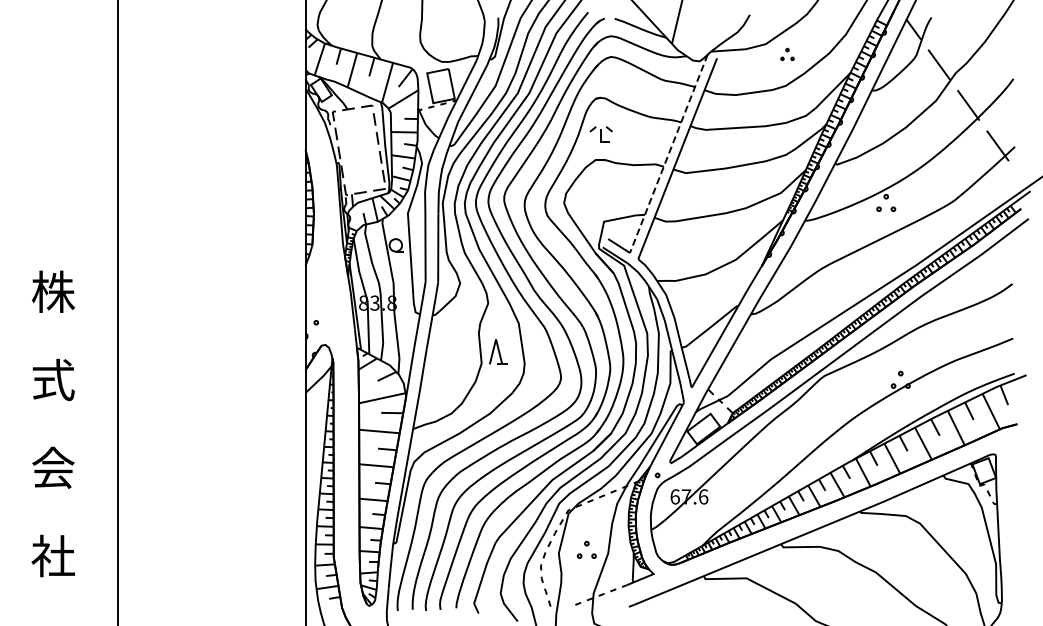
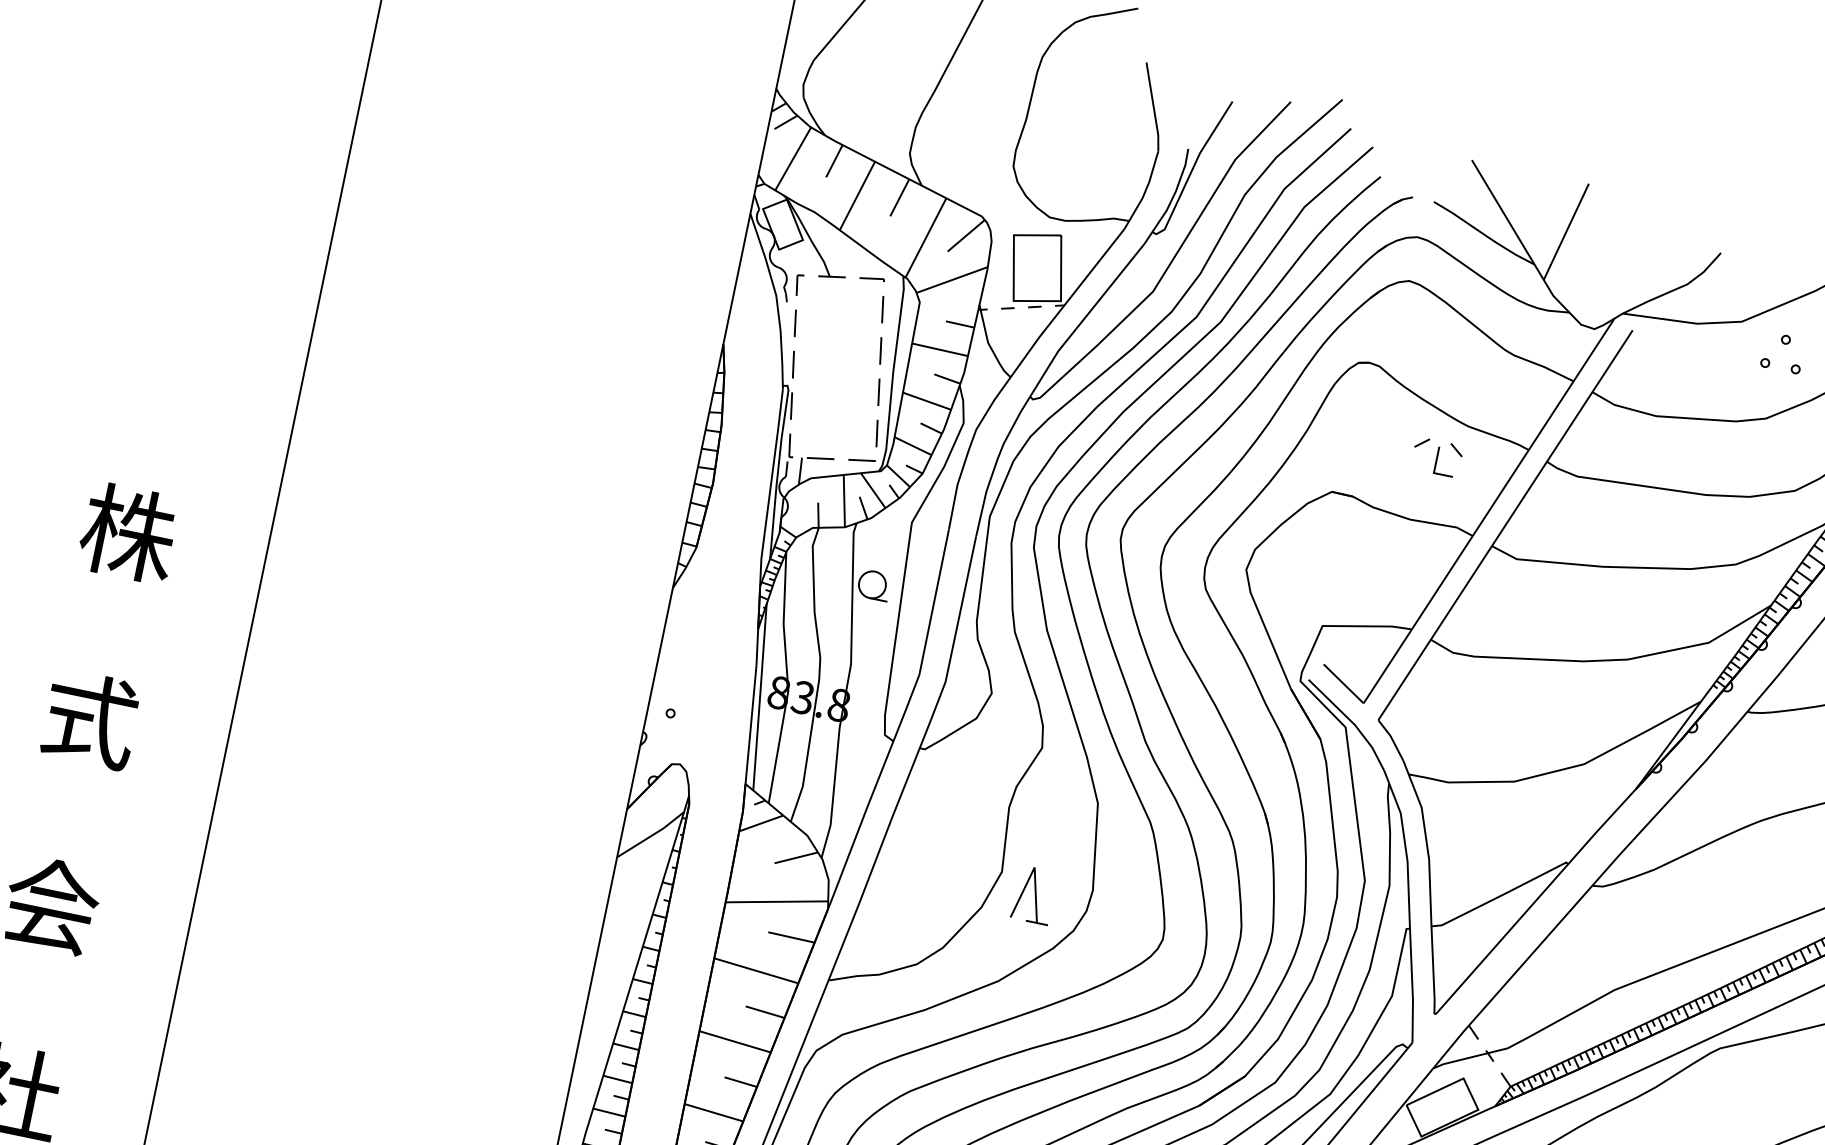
part: (787, 54) -> (1783, 353), size x1.43
part: (600, 134) -> (1435, 457), moved
line: (668, 153) -> (1488, 510), dashed -> solid
part: (498, 351) -> (1034, 894), moved

